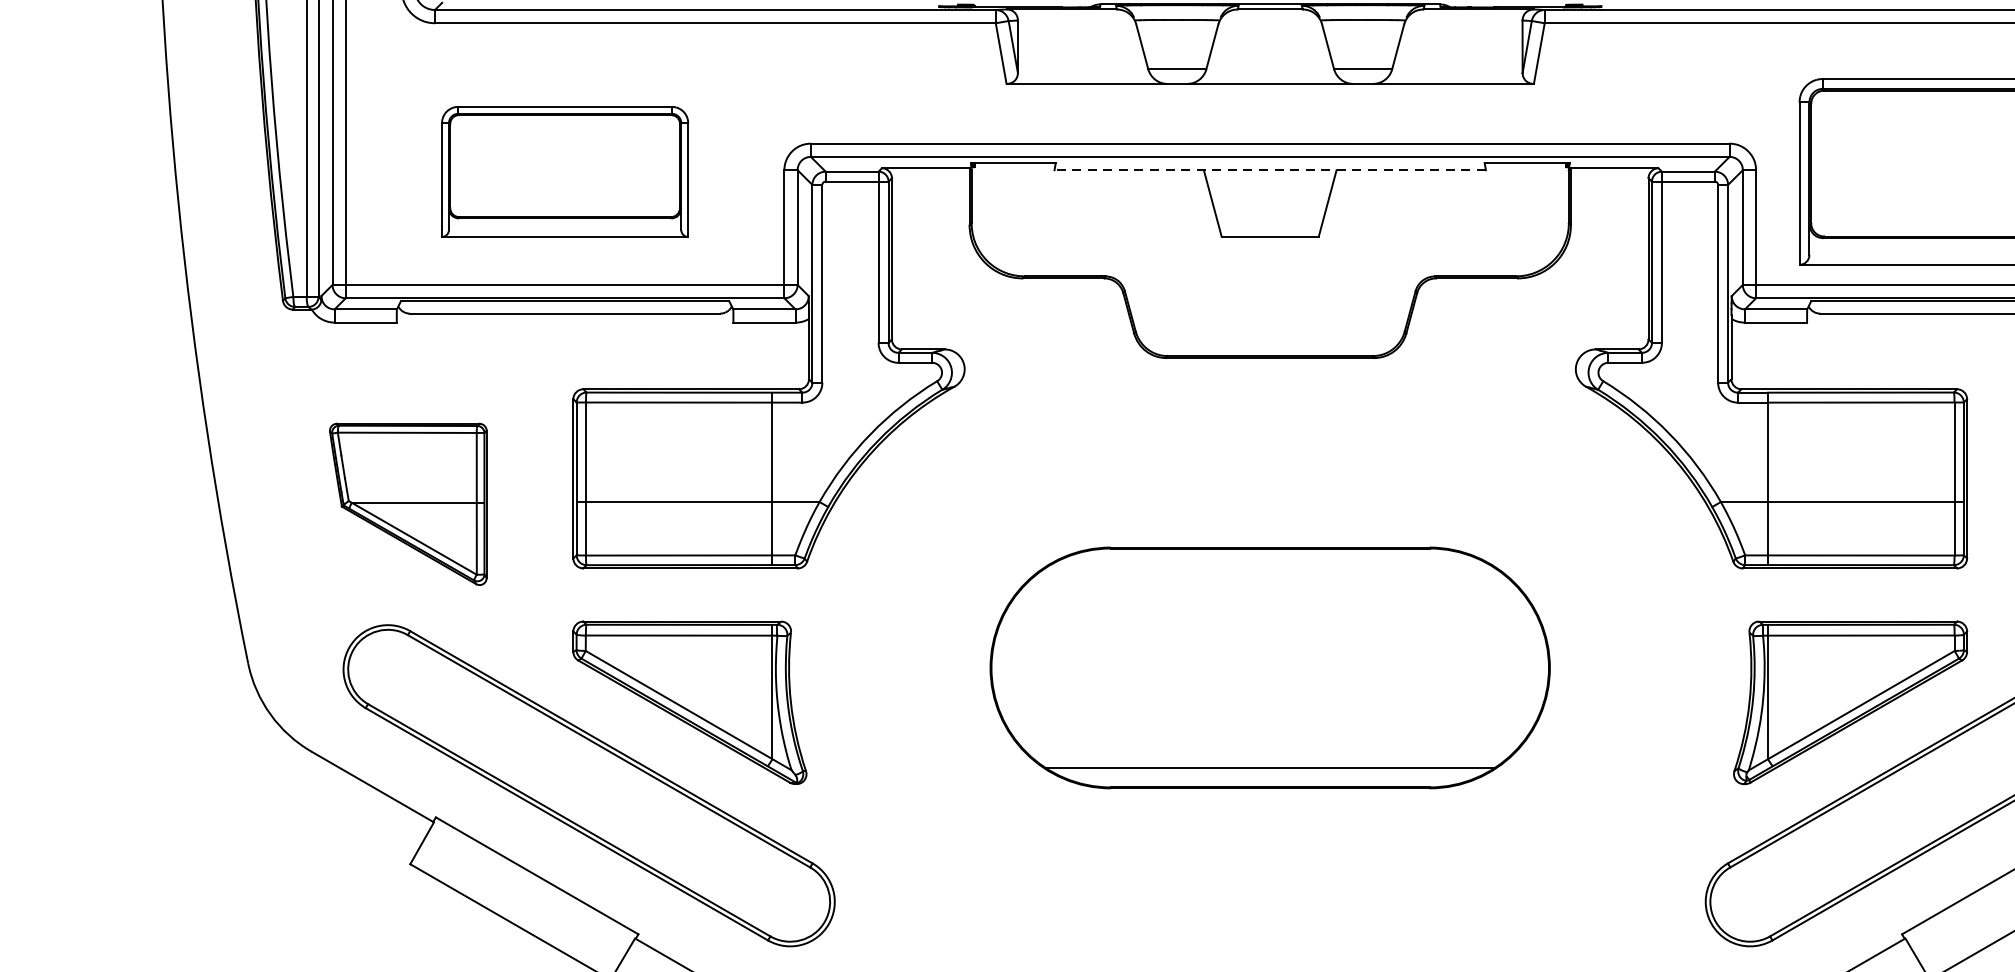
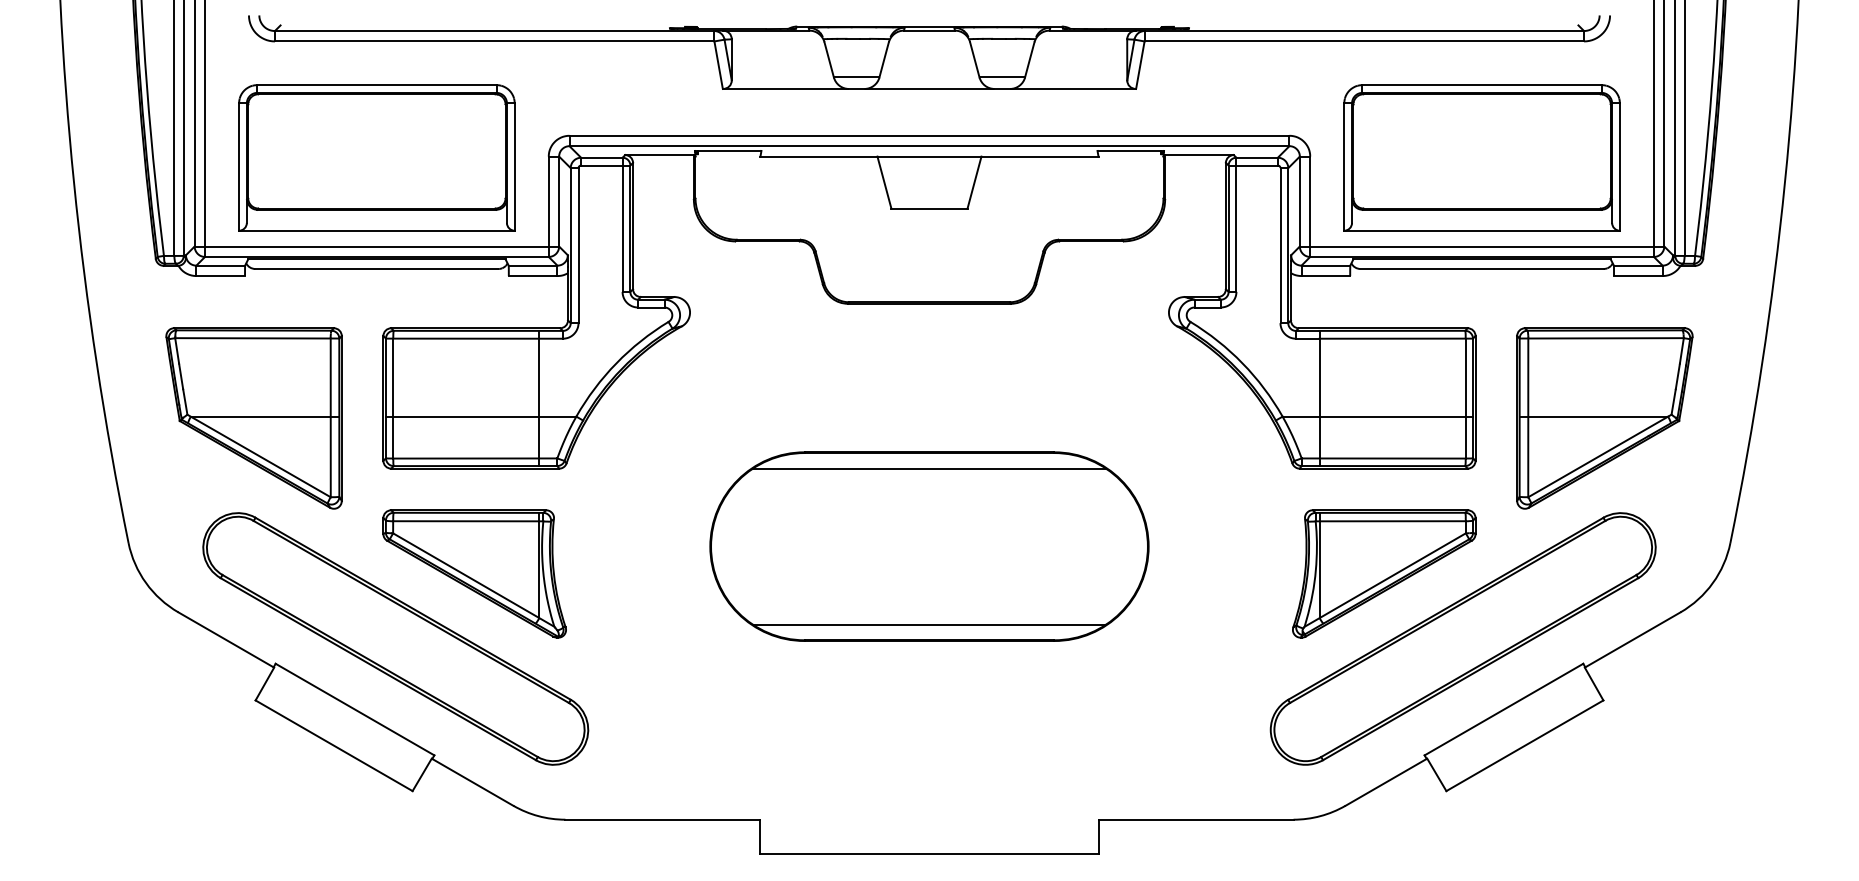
line: (1268, 170) -> (928, 156), dashed -> solid
part: (564, 171) -> (376, 157), size x1.43
part: (407, 504) -> (253, 418), size x1.43
line: (1270, 568) -> (929, 468), added

